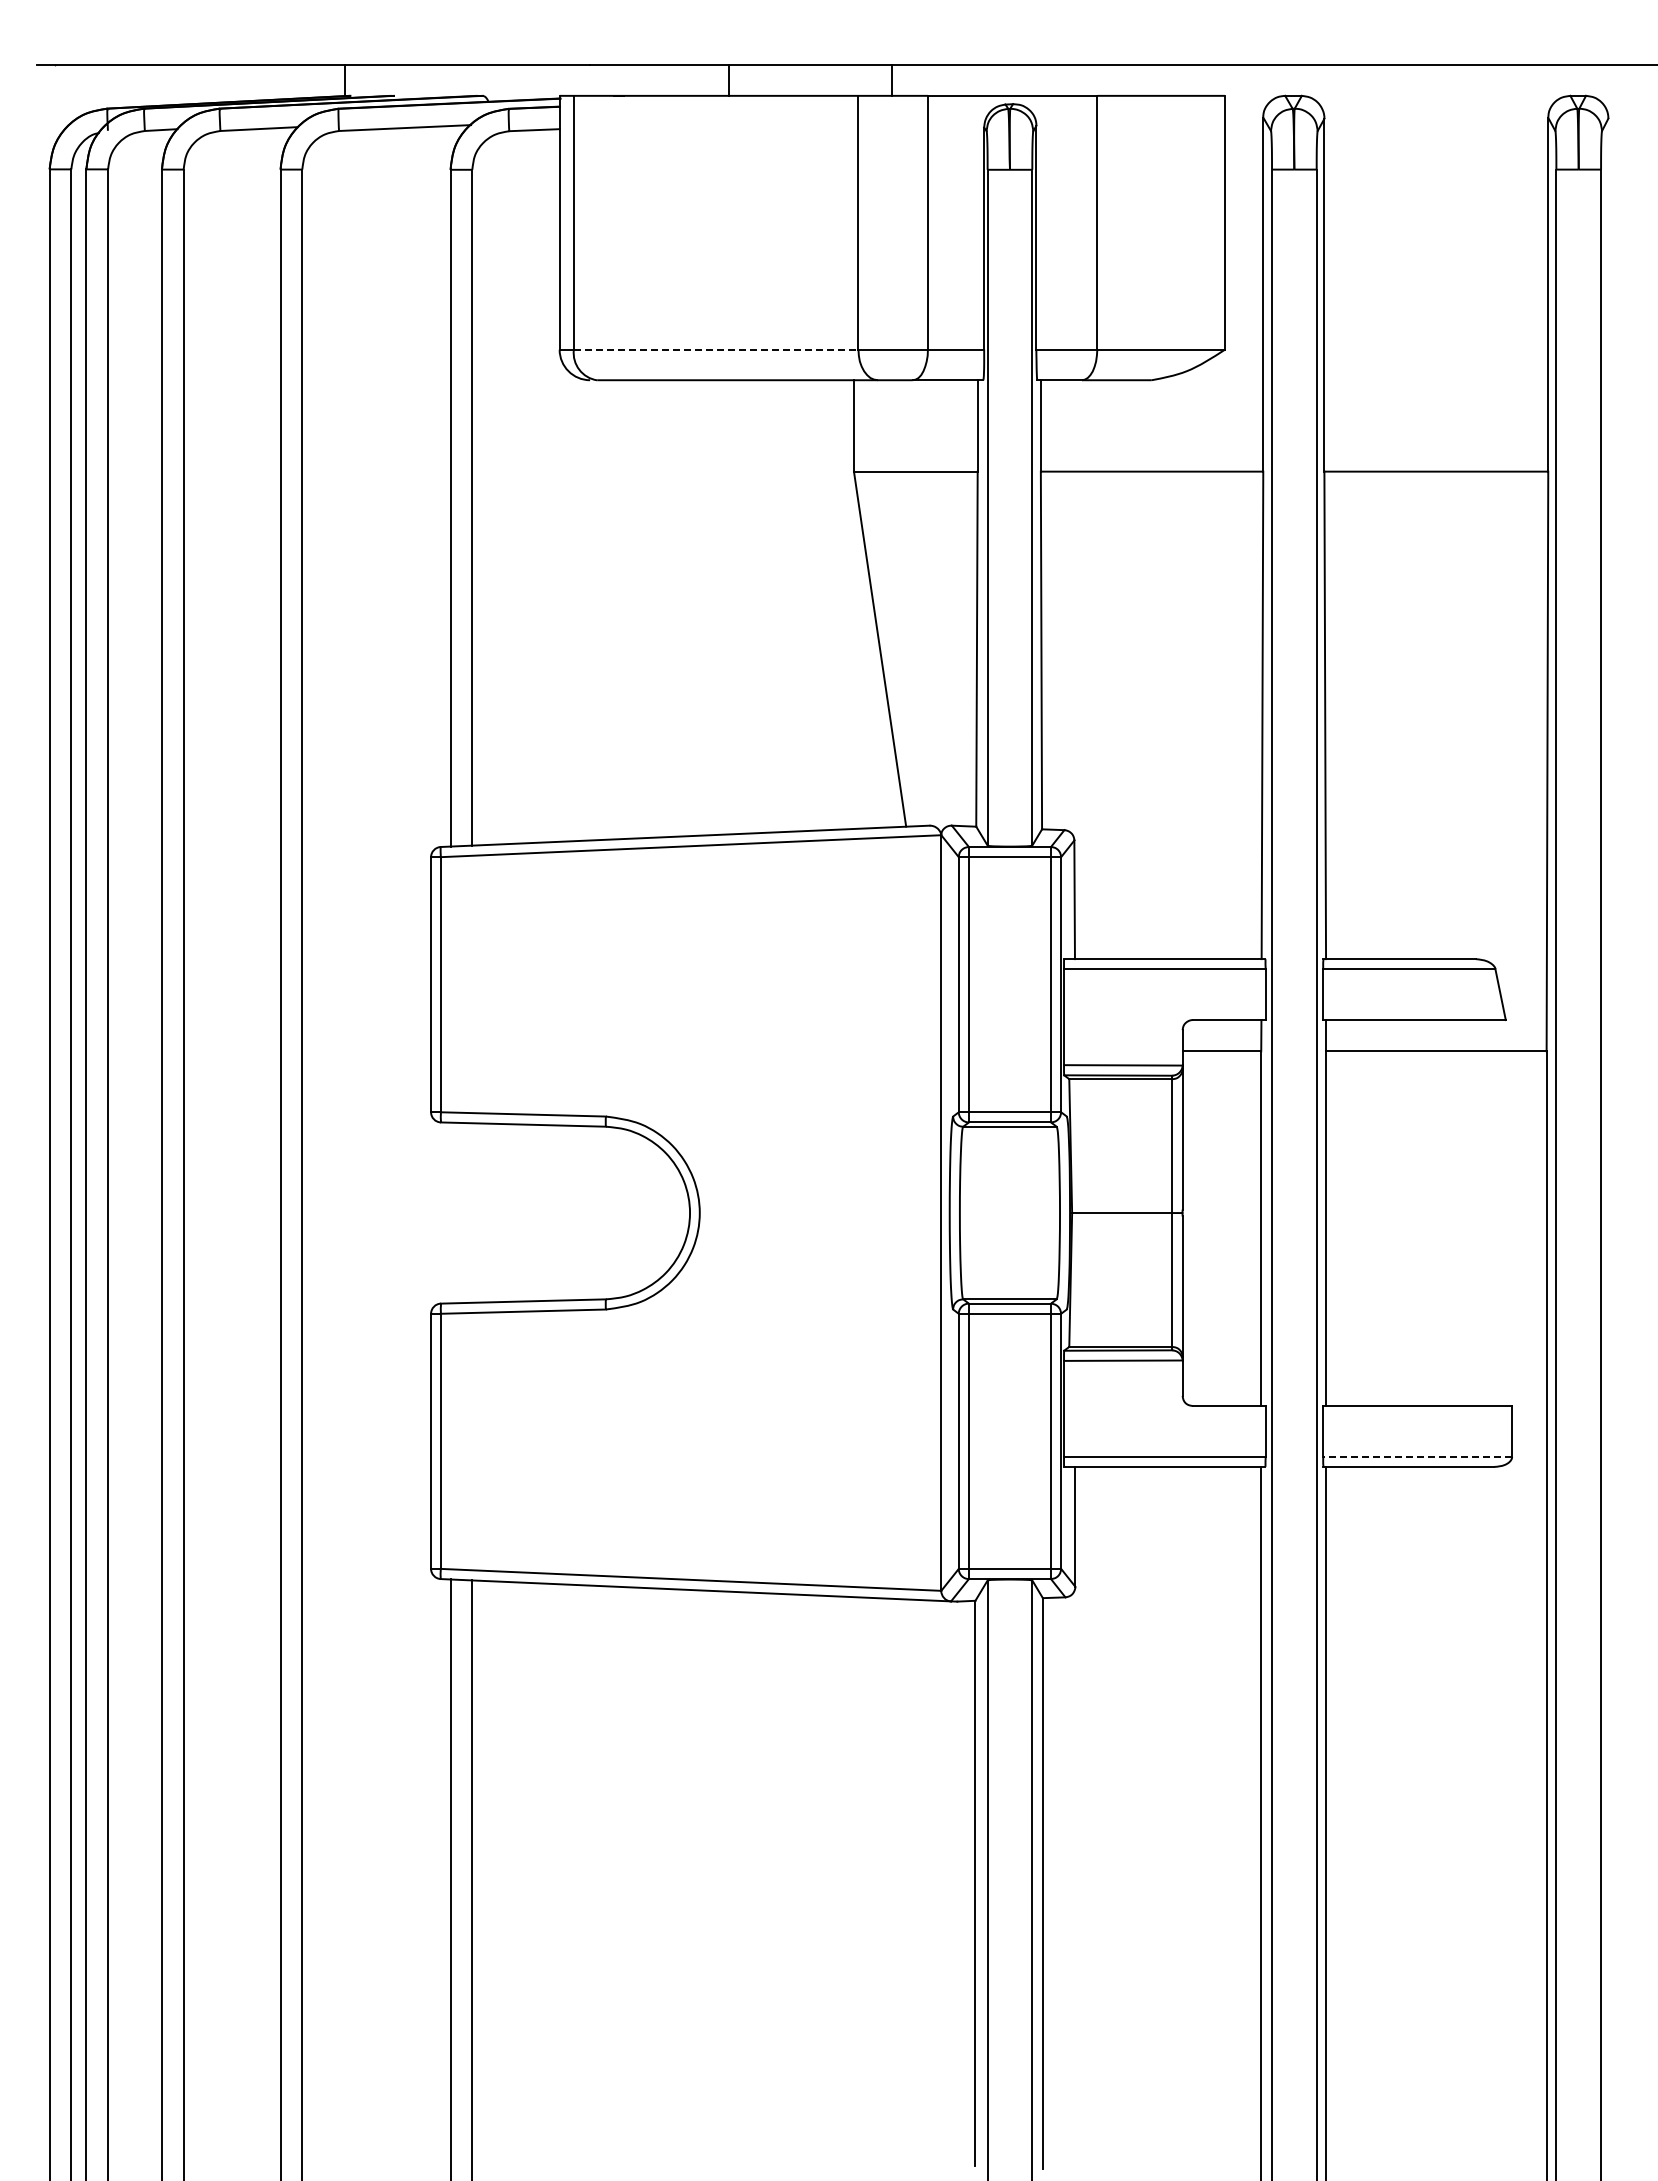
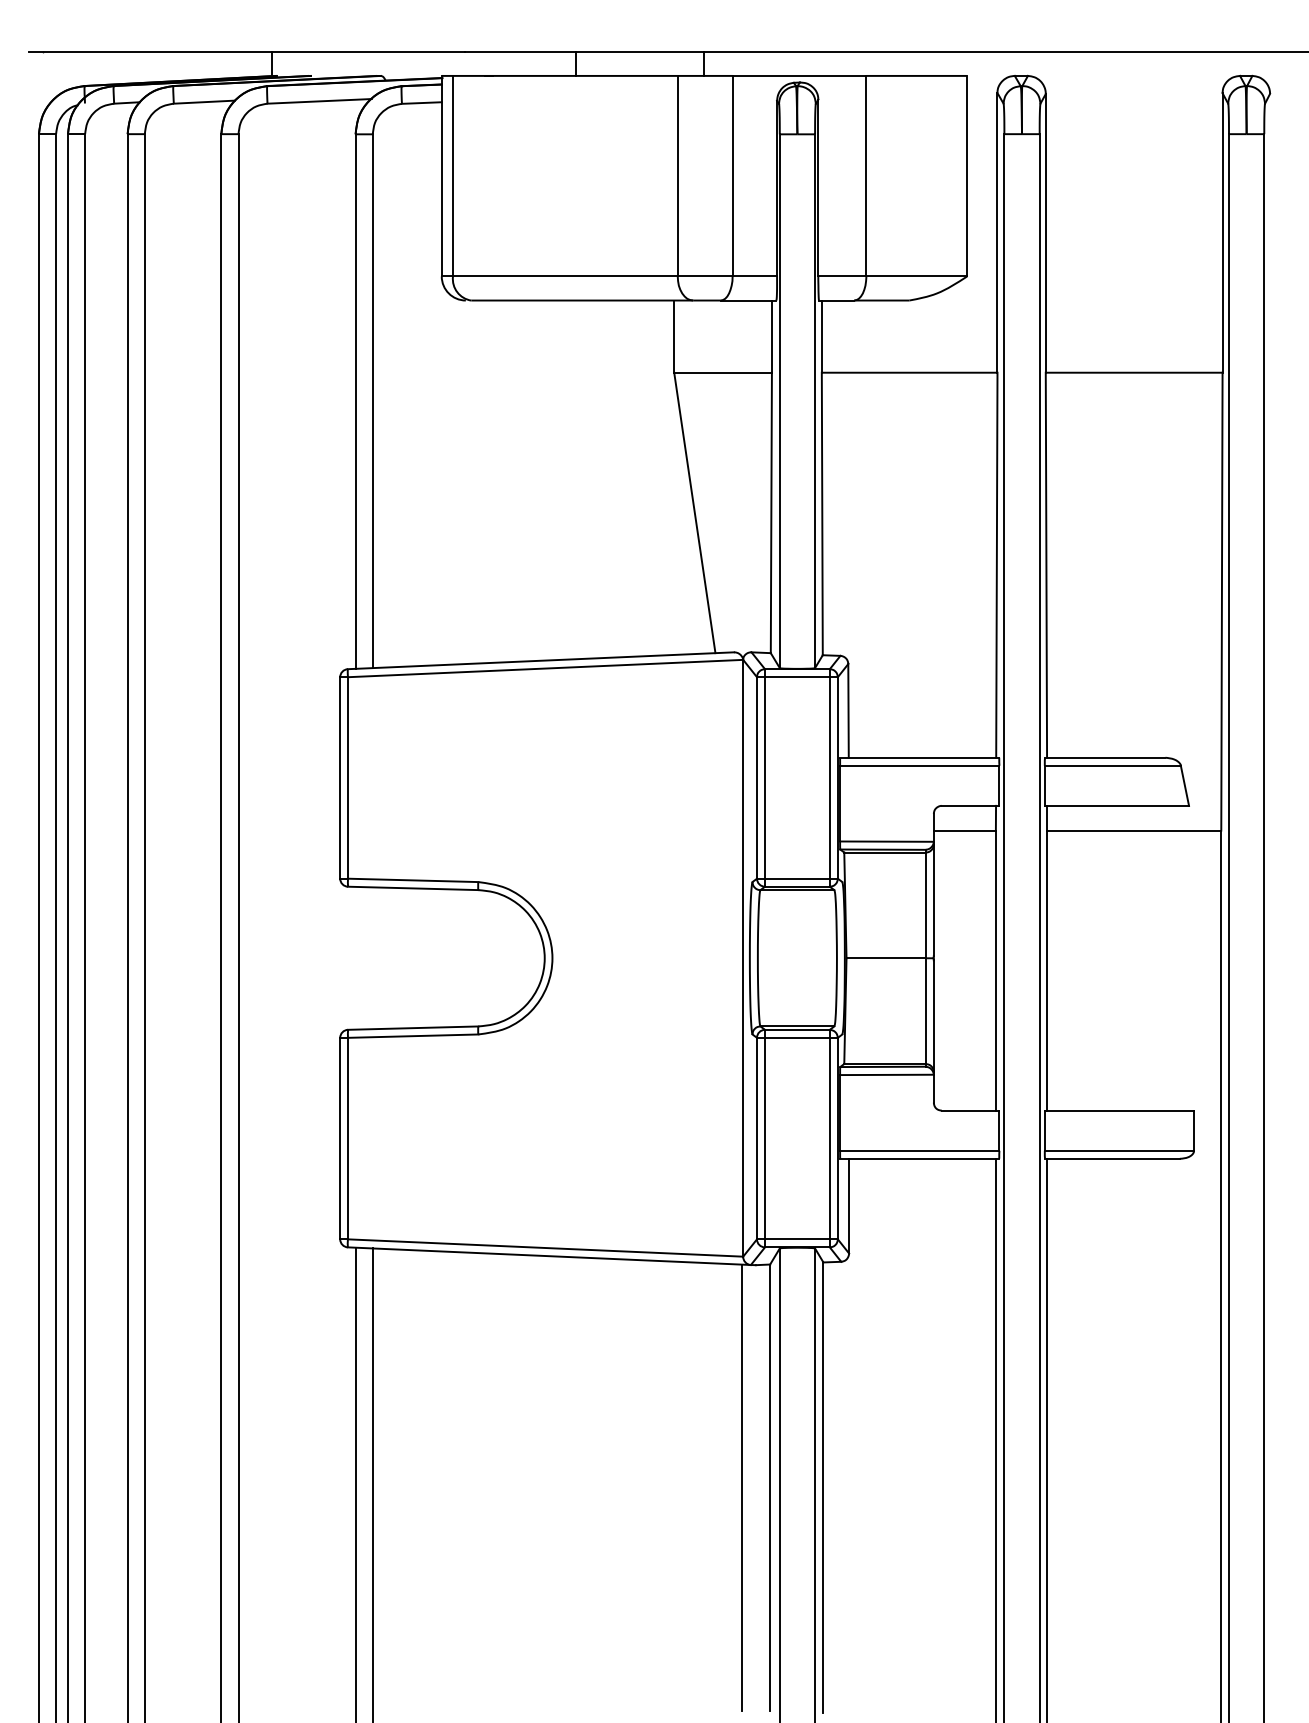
line: (716, 349) -> (565, 276), dashed -> solid
line: (1417, 1456) -> (1119, 1150), dashed -> solid
line: (939, 1882) -> (741, 1487), added

